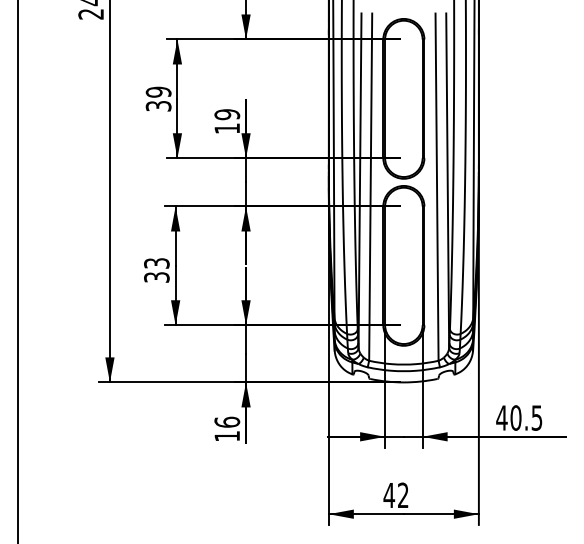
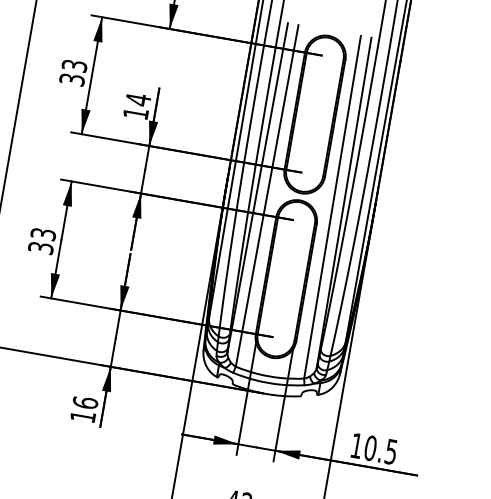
text: (158, 91) -> (74, 65), 39 -> 33
text: (227, 114) -> (138, 99), 19 -> 14
text: (501, 417) -> (356, 445), 40.5 -> 10.5

